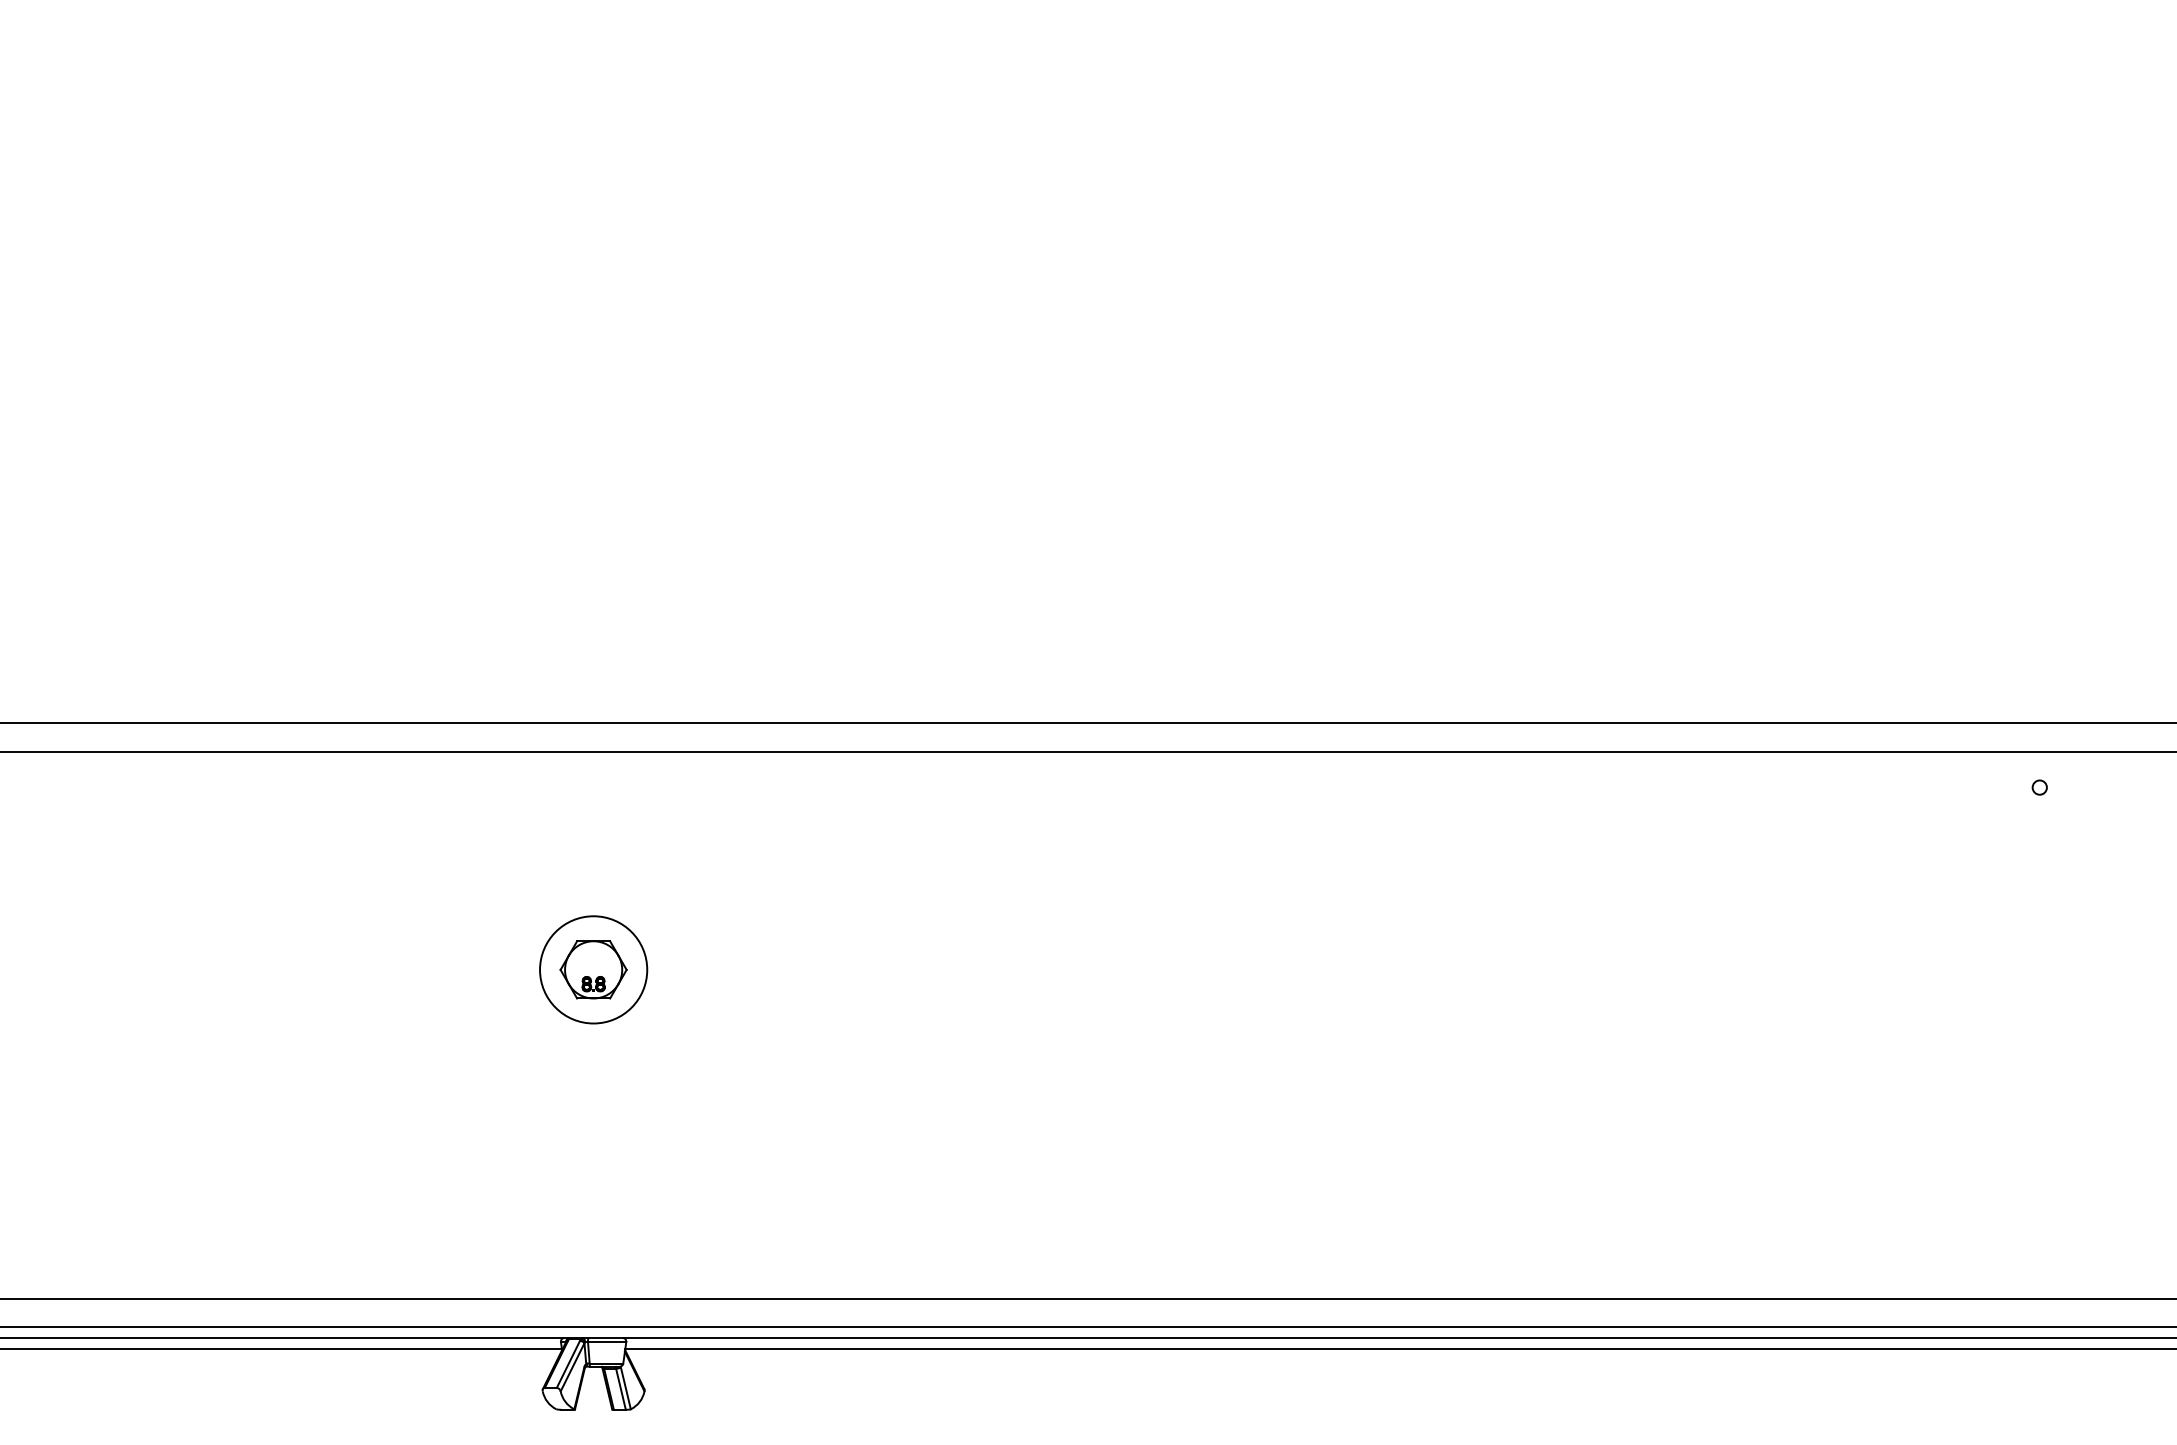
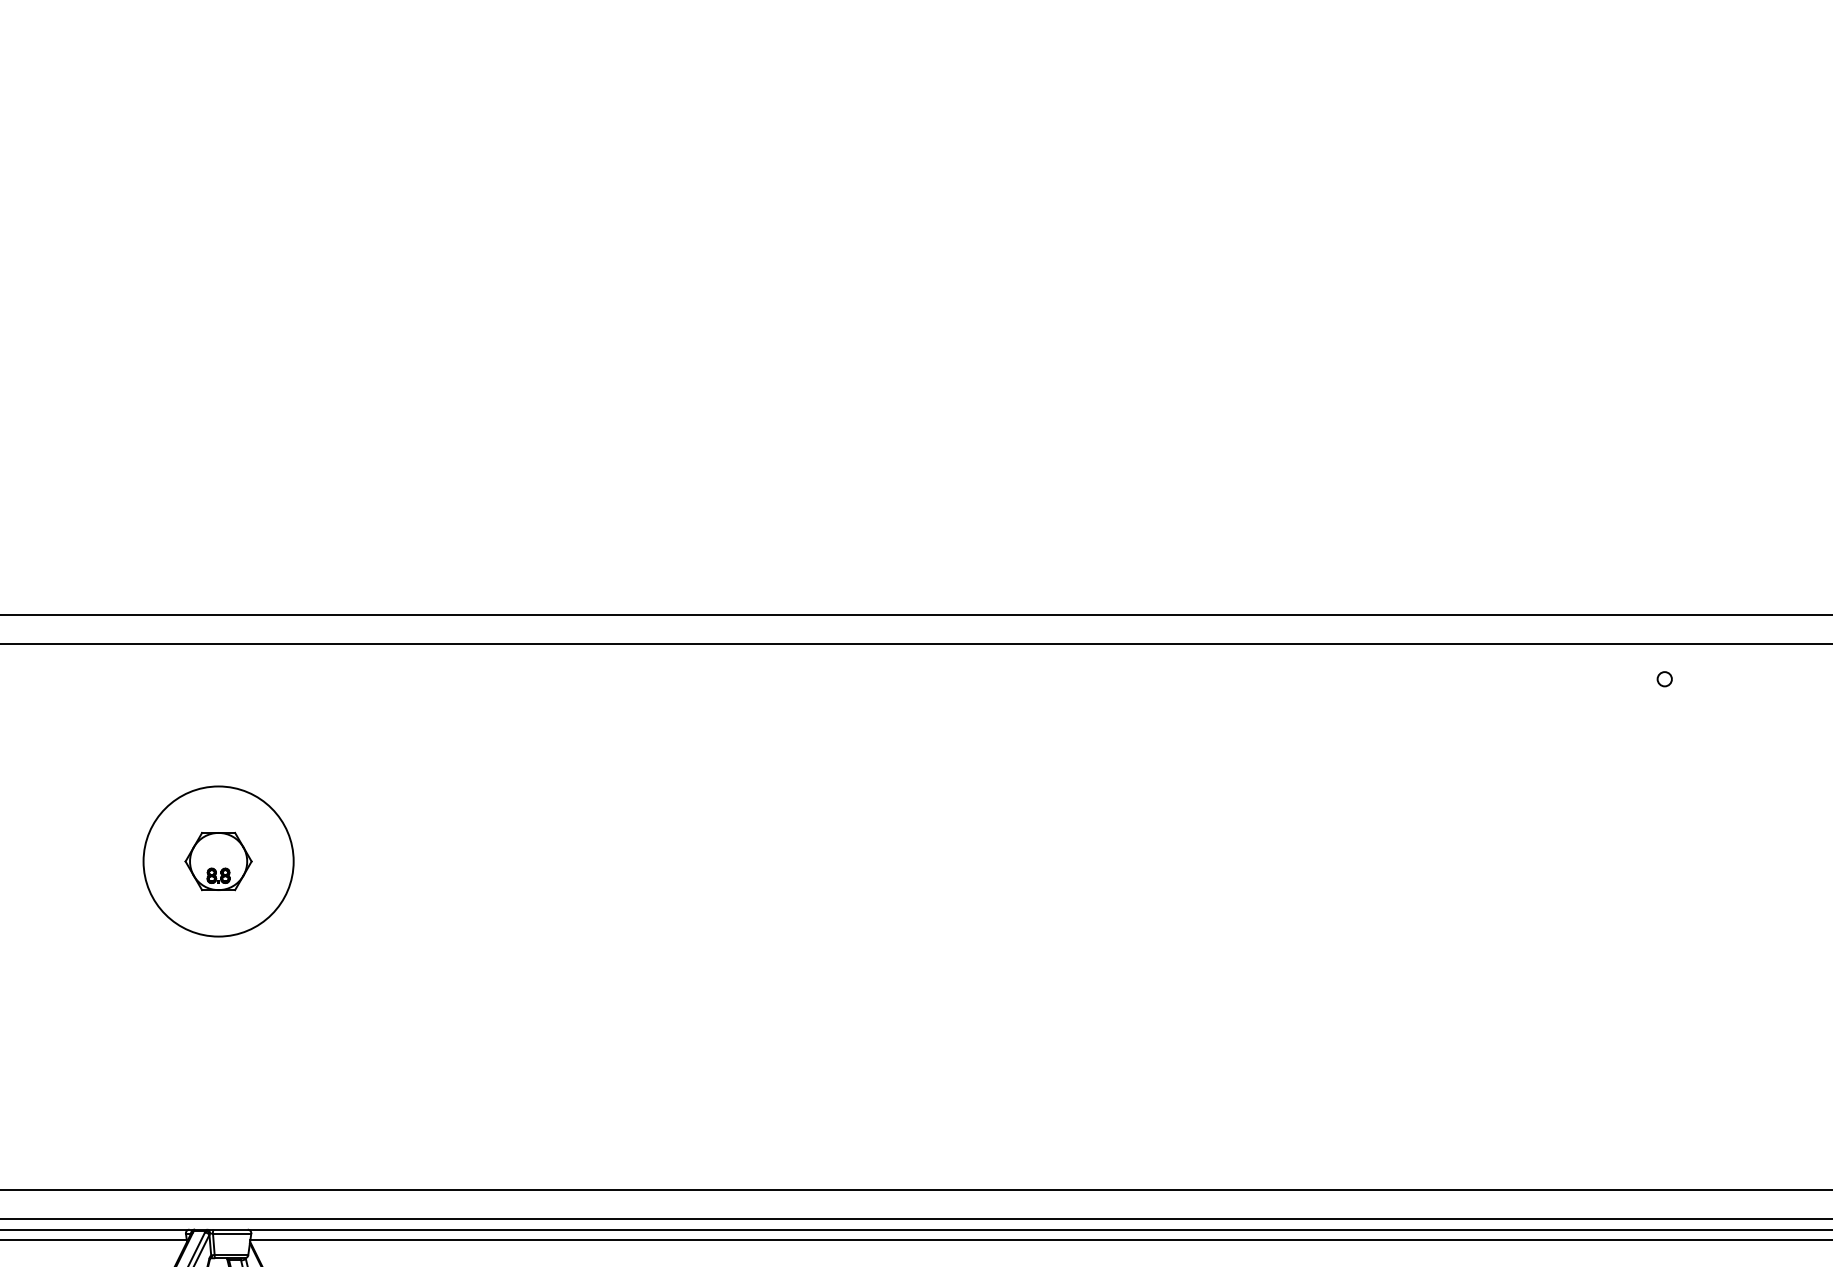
circle: (593, 969) -> (218, 861), size x1.4

